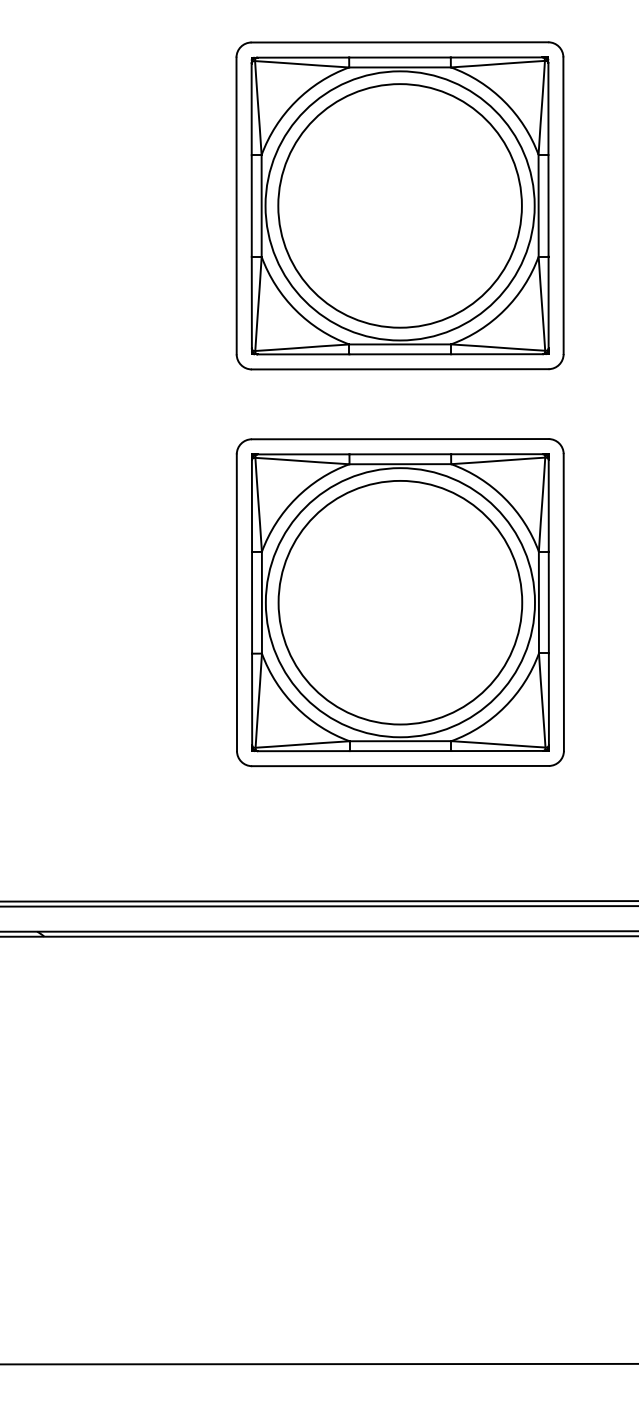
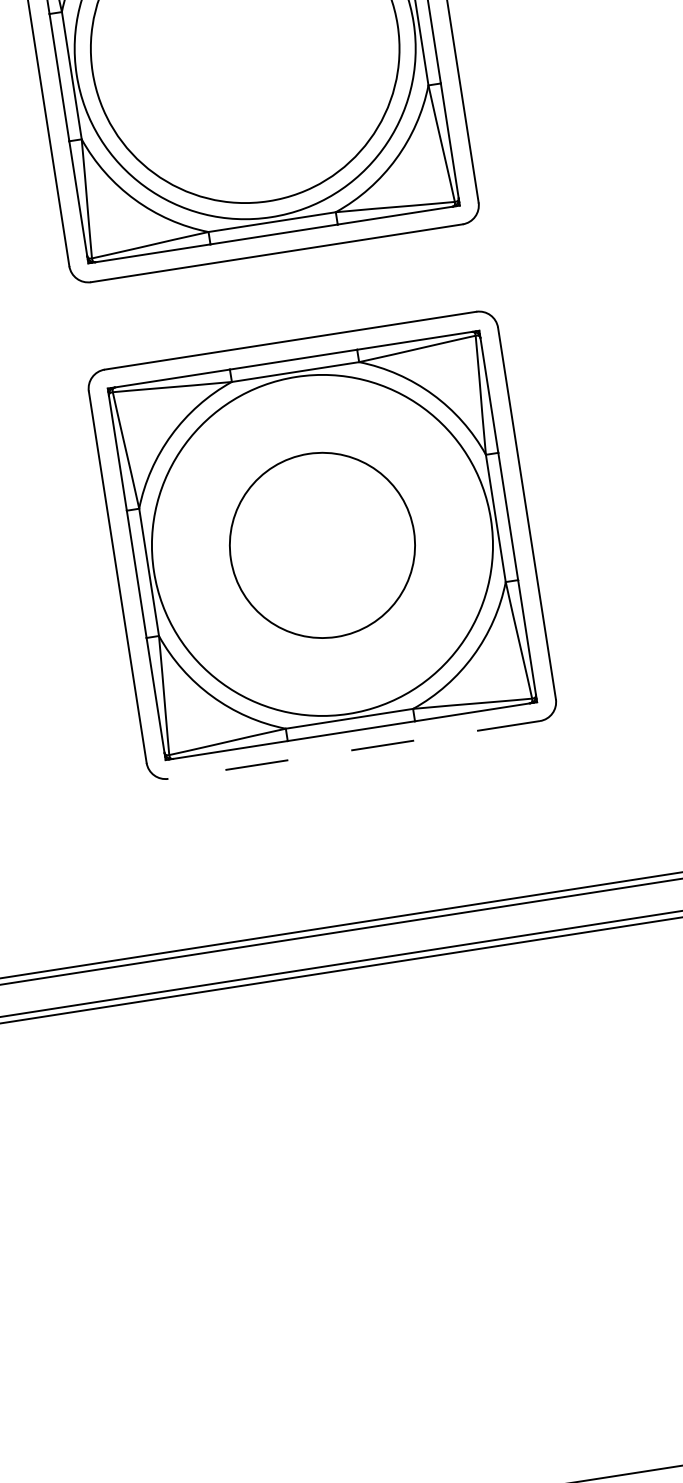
circle: (400, 602) -> (322, 545), size x0.6
line: (399, 766) -> (353, 750), solid -> dashed

